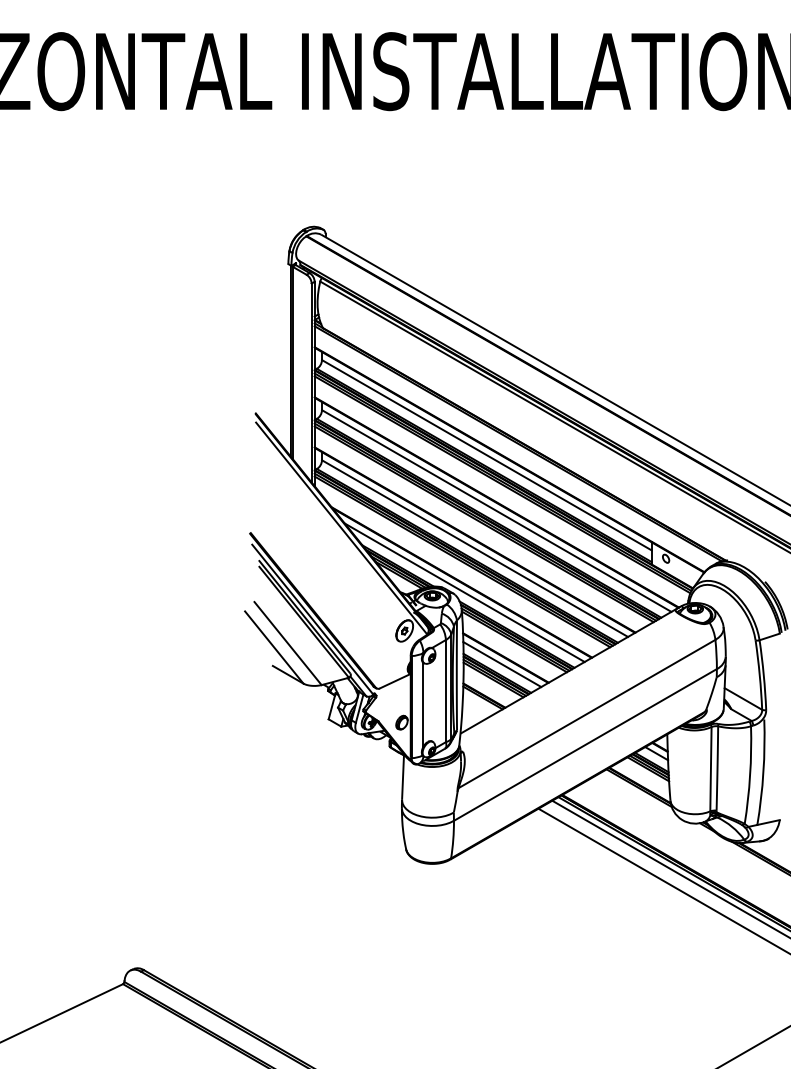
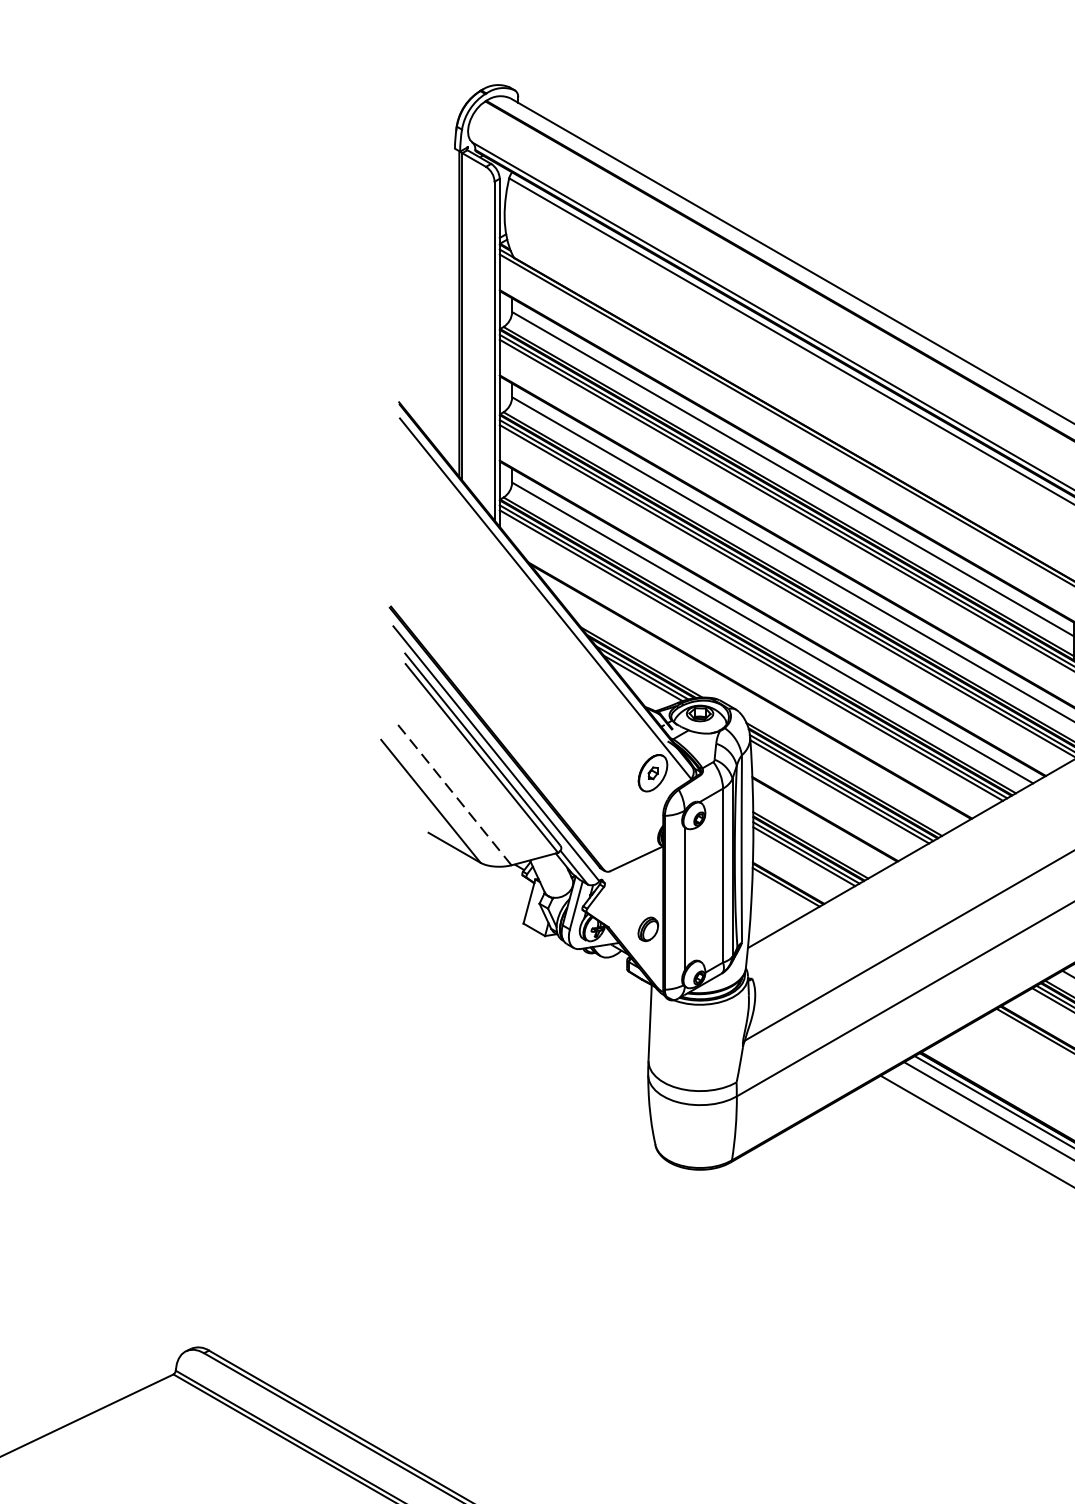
line: (464, 592) -> (754, 707), removed
line: (287, 643) -> (453, 794), solid -> dashed
line: (502, 664) -> (819, 830), removed

